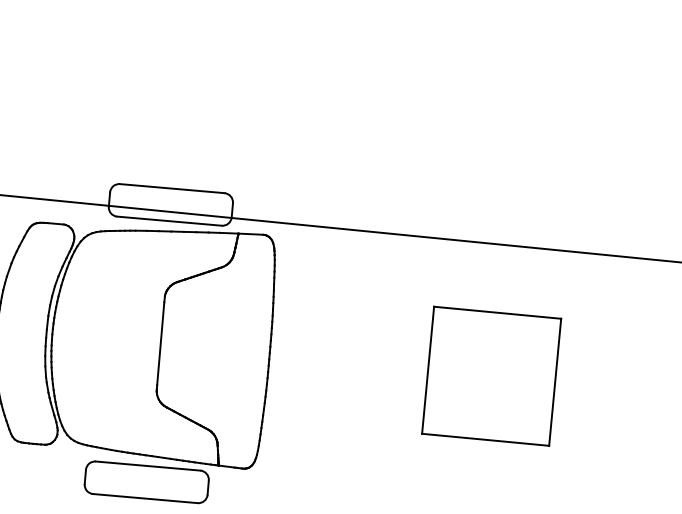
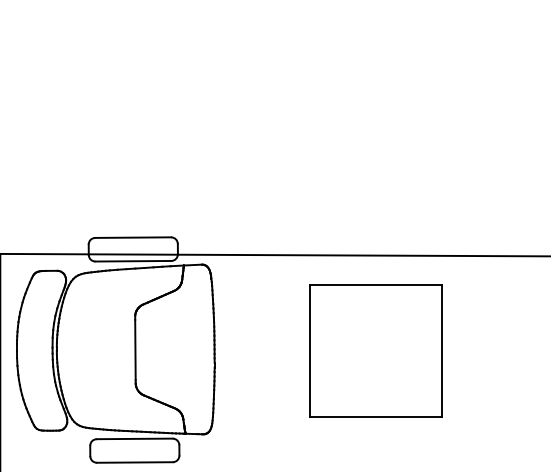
part: (491, 375) -> (375, 350), size x1.43

